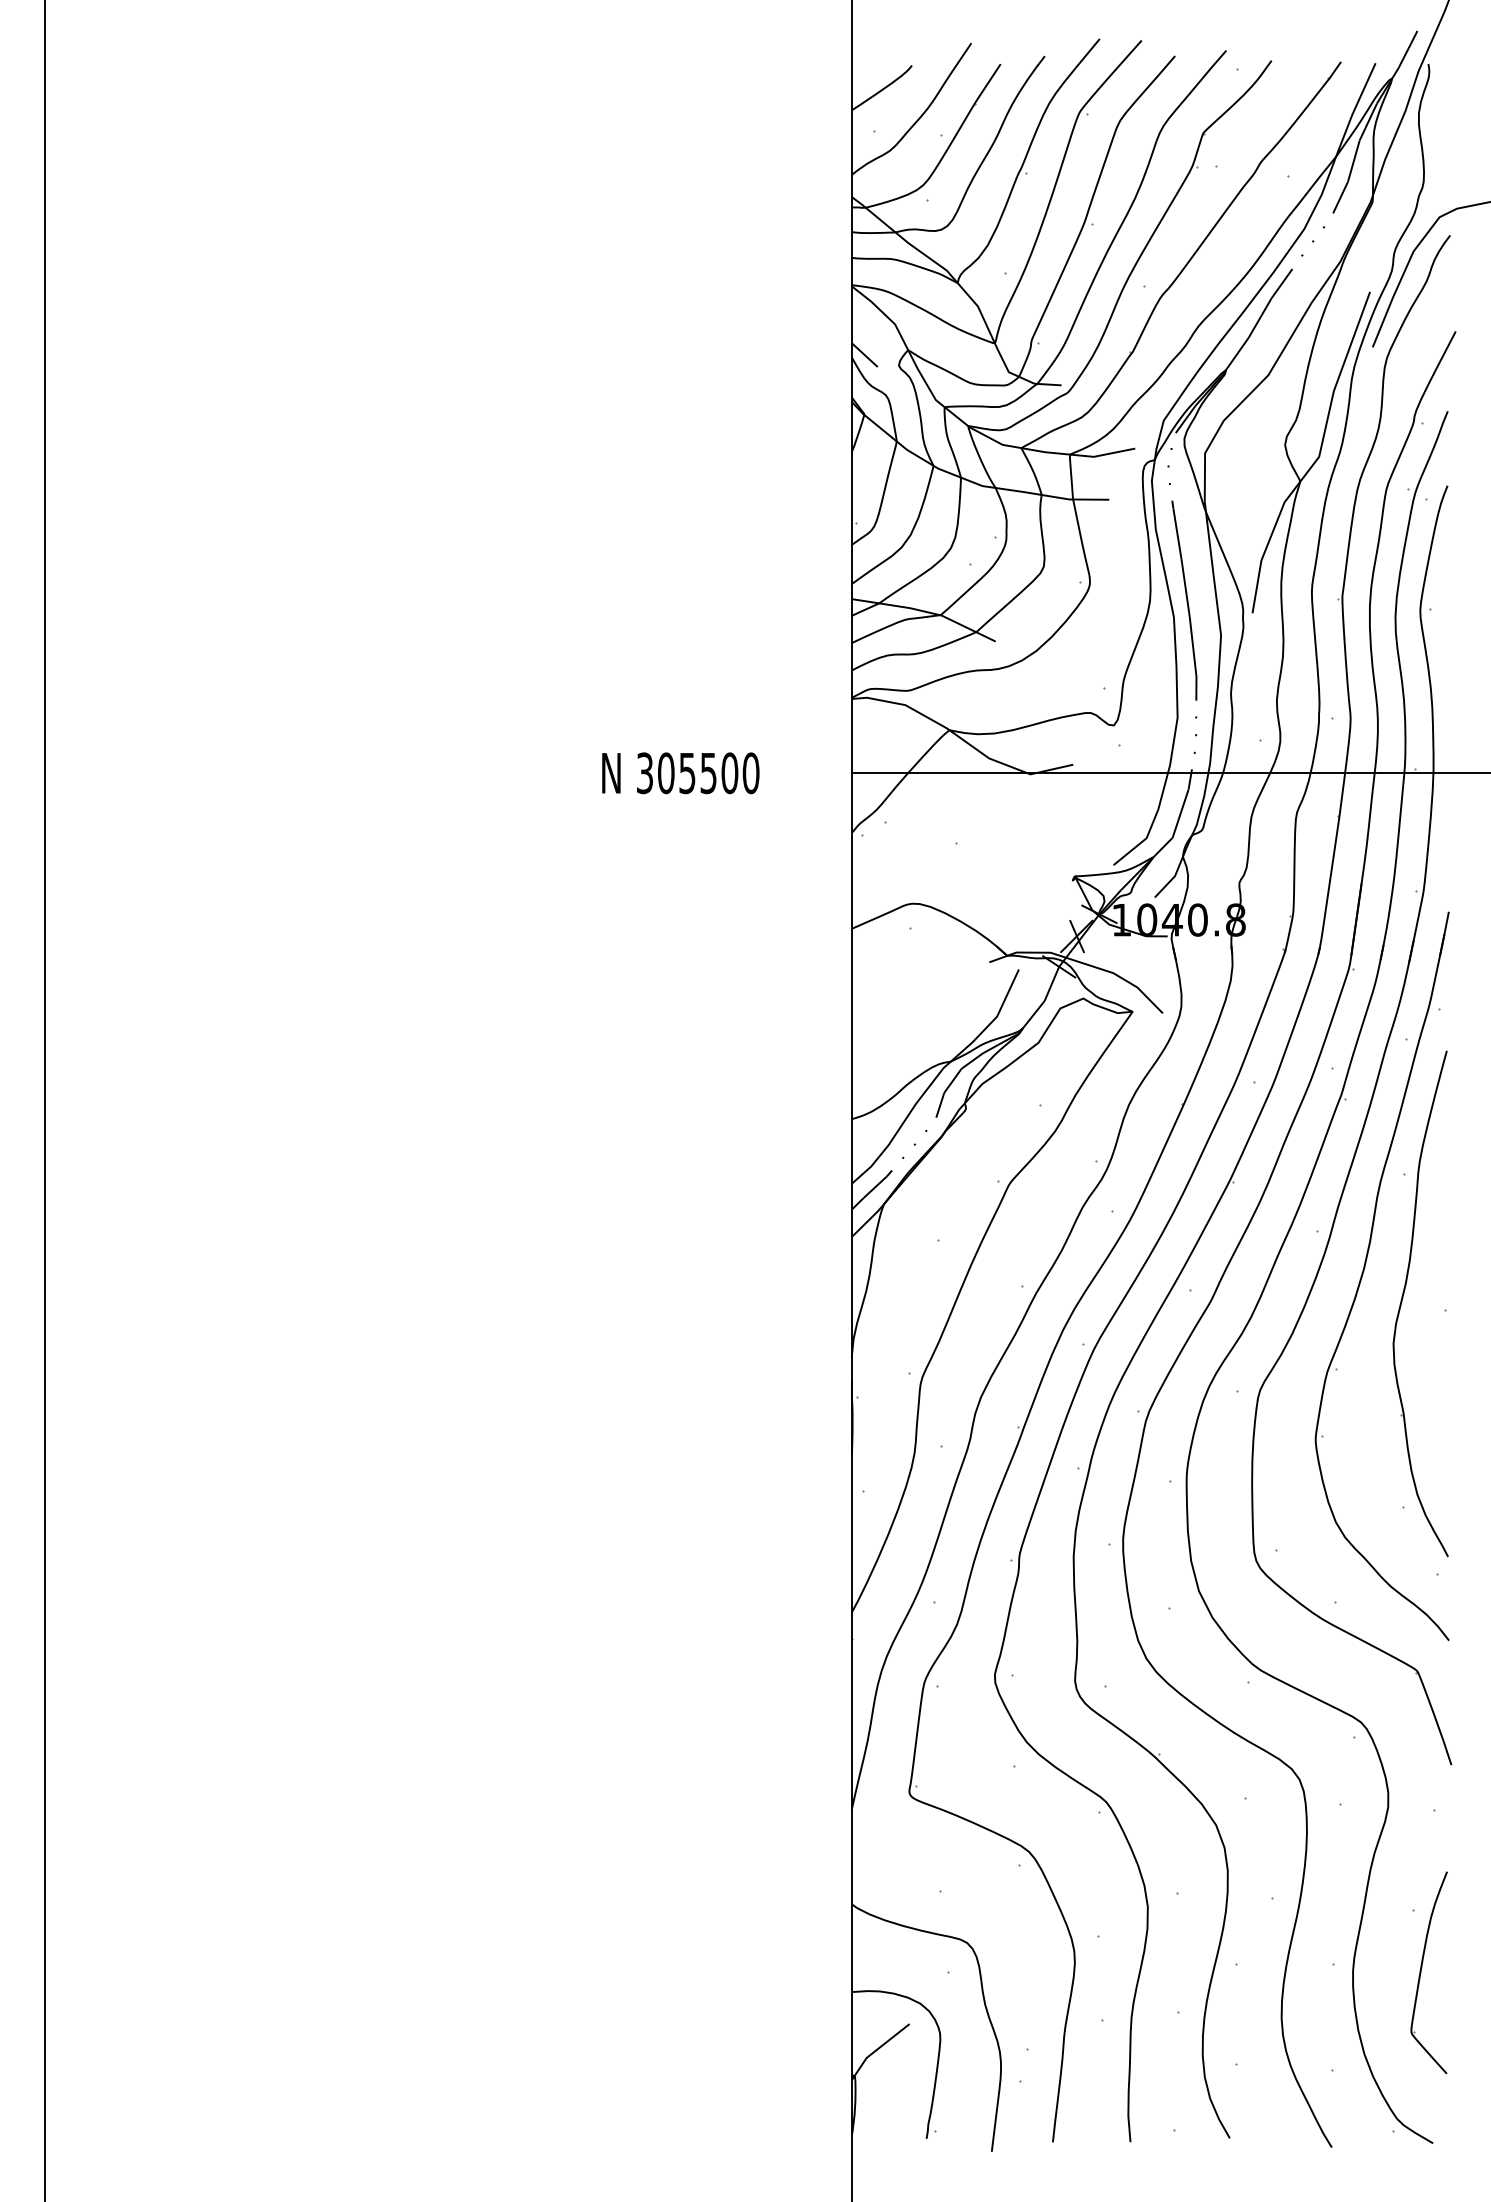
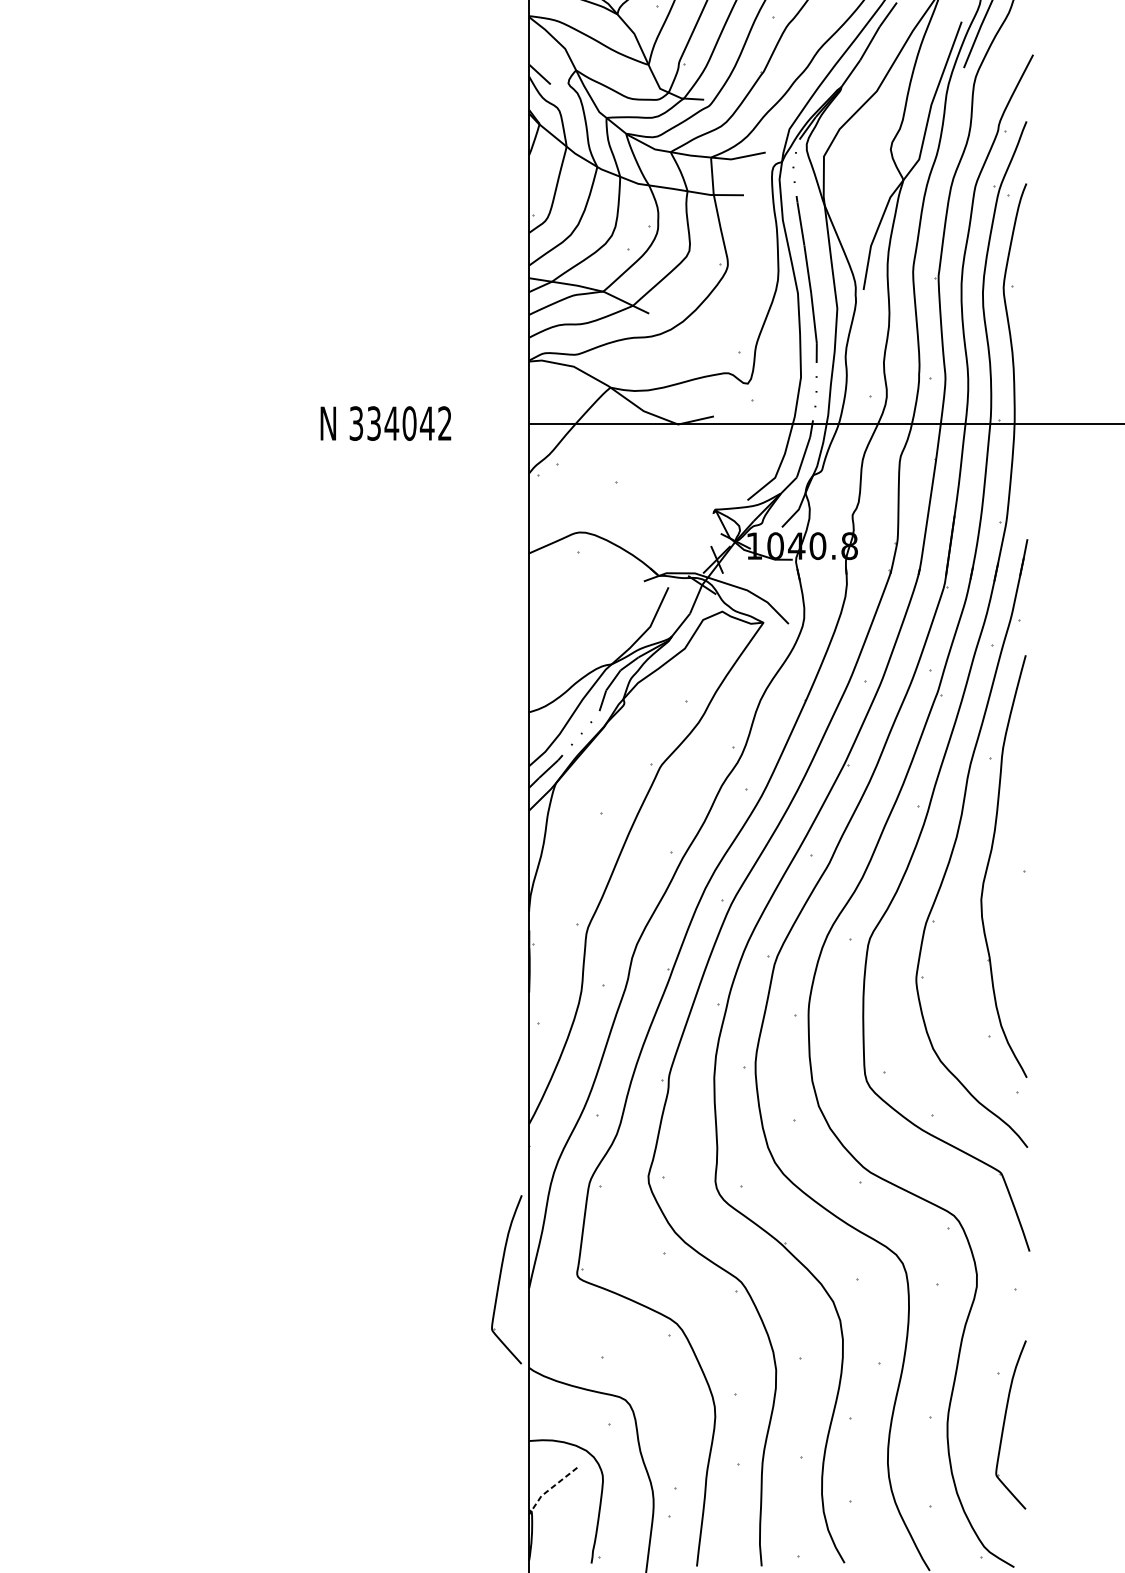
text: (708, 773) -> (409, 423), 305500 -> 334042
part: (817, 1798) -> (500, 1279), added
line: (876, 2049) -> (549, 1488), solid -> dashed

